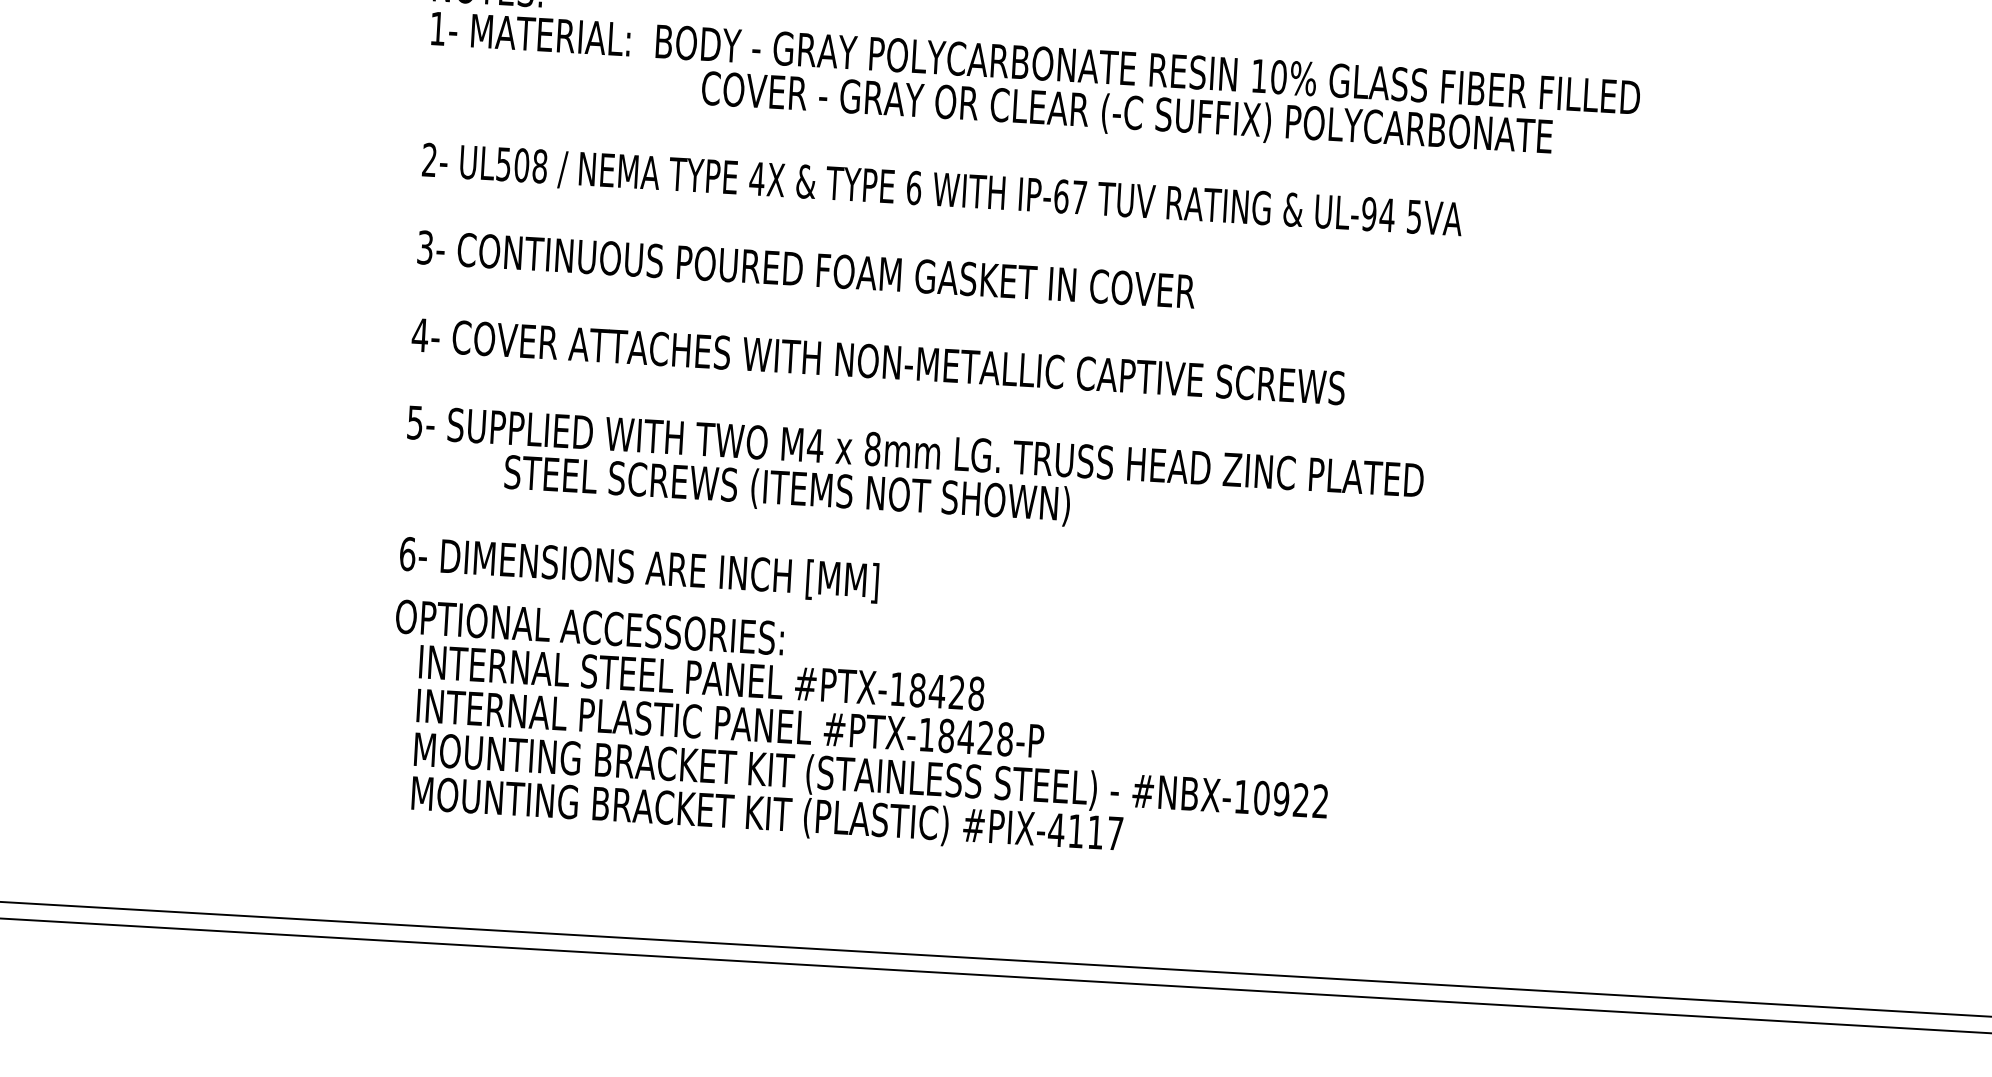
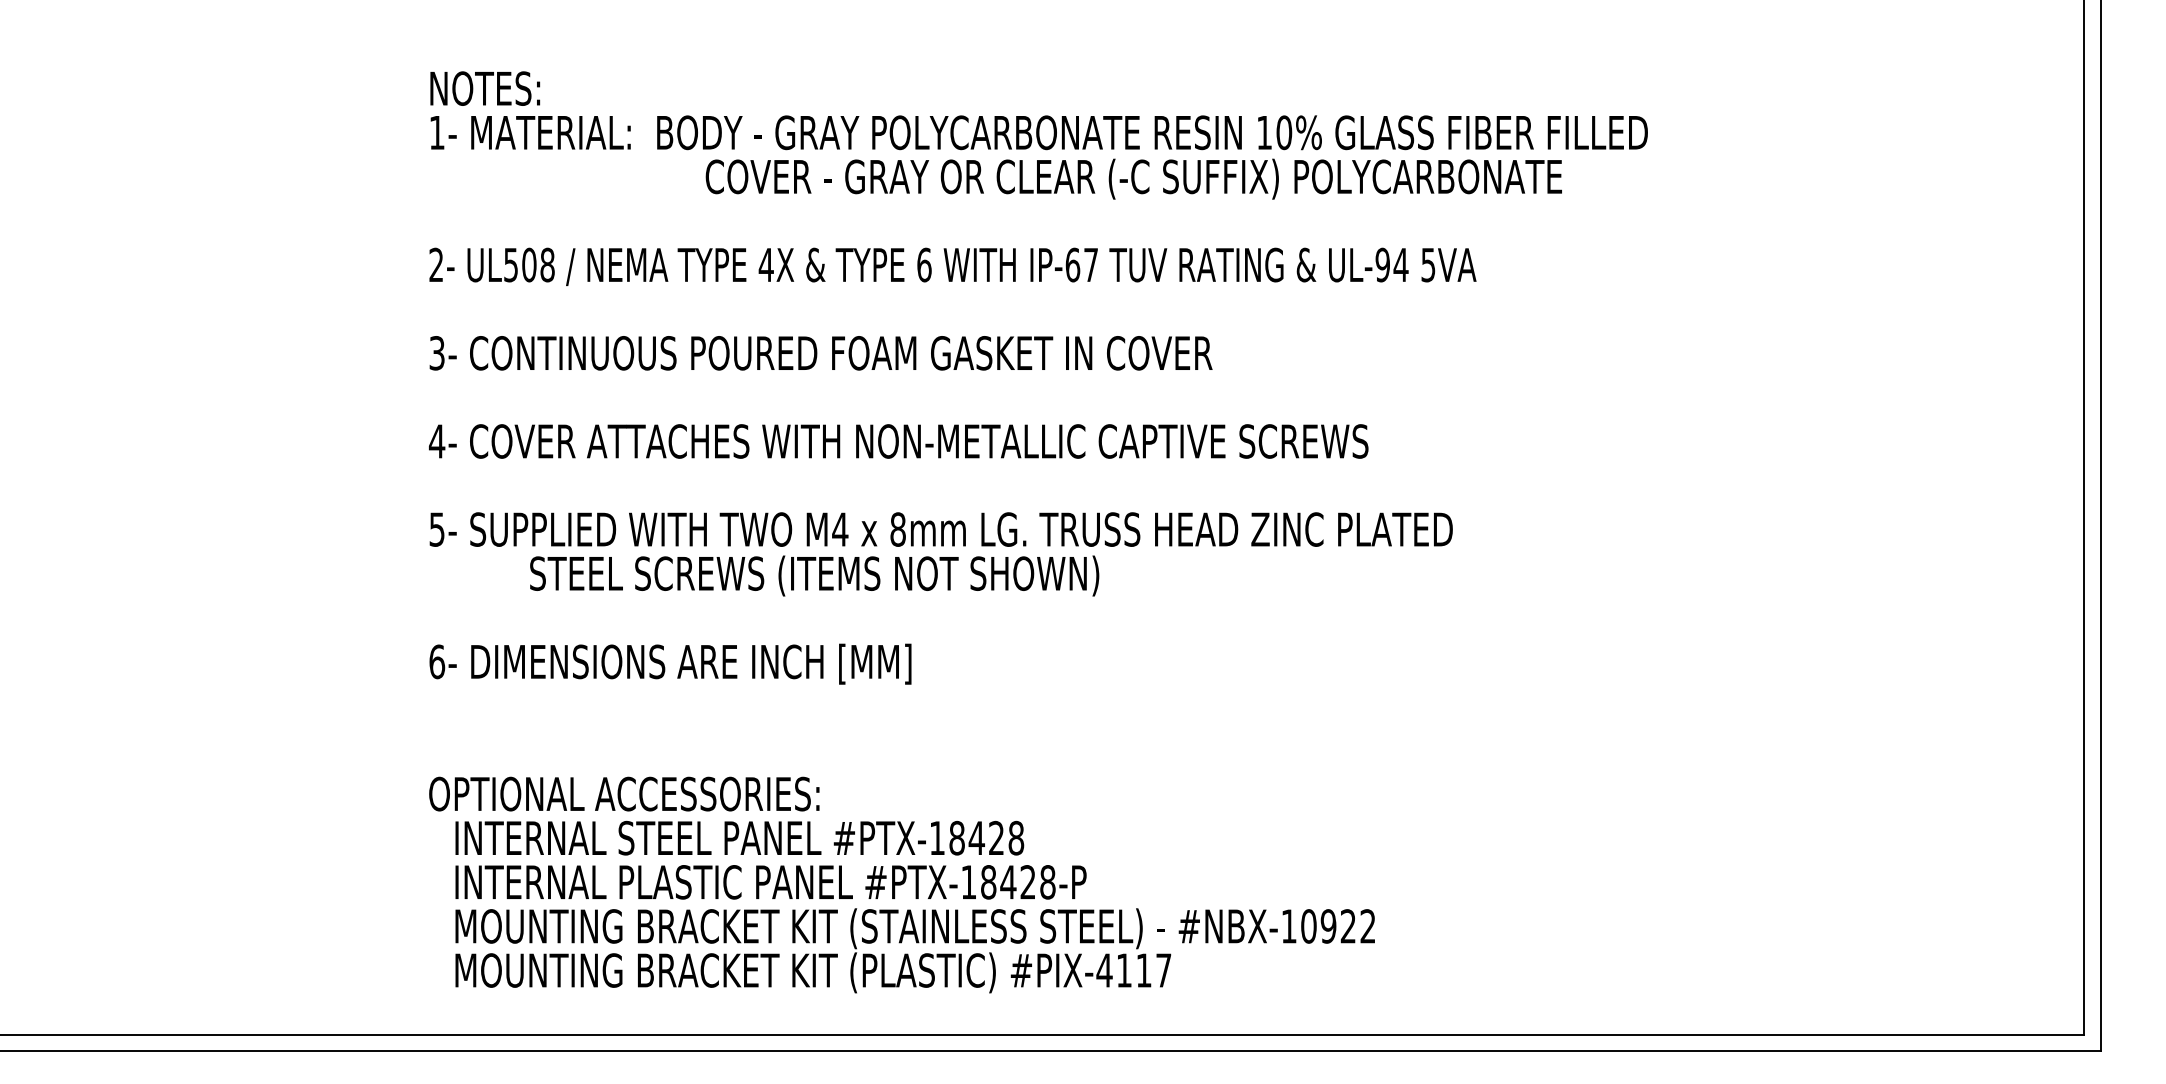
text: (859, 733) -> (901, 884), moved

